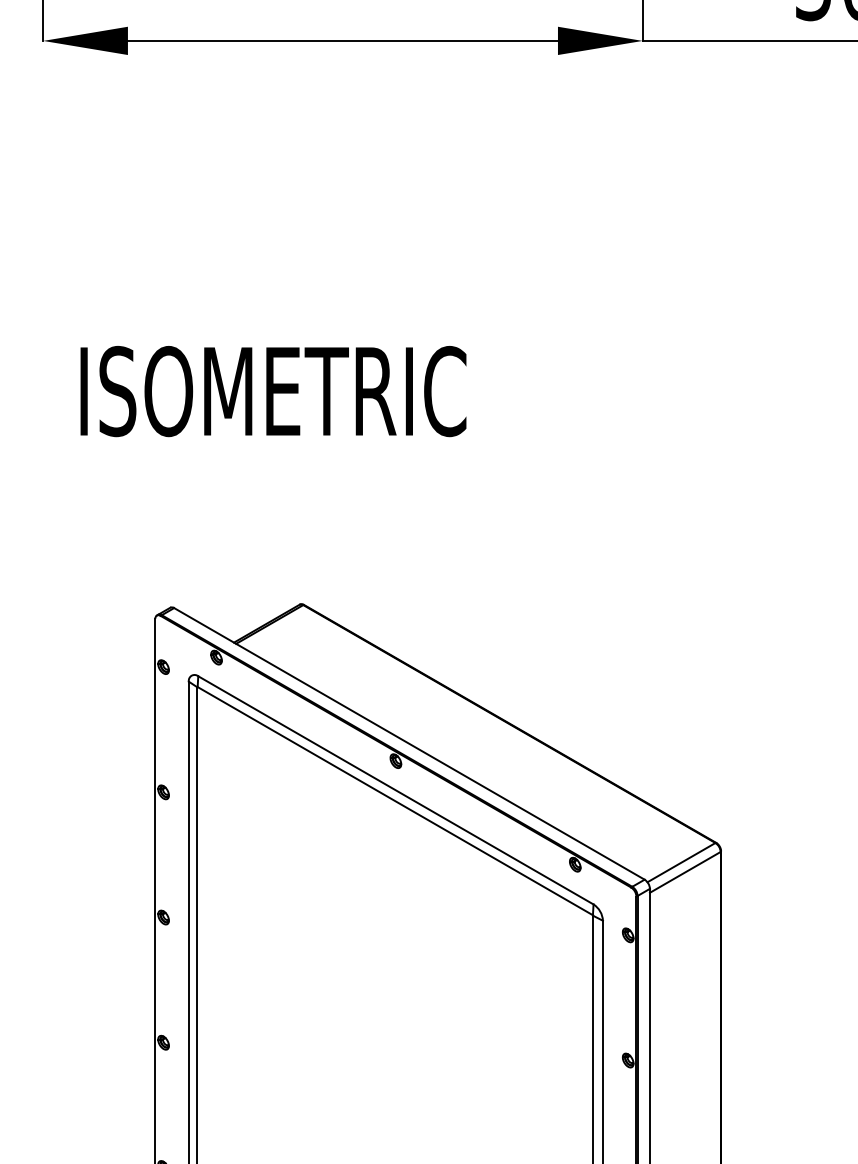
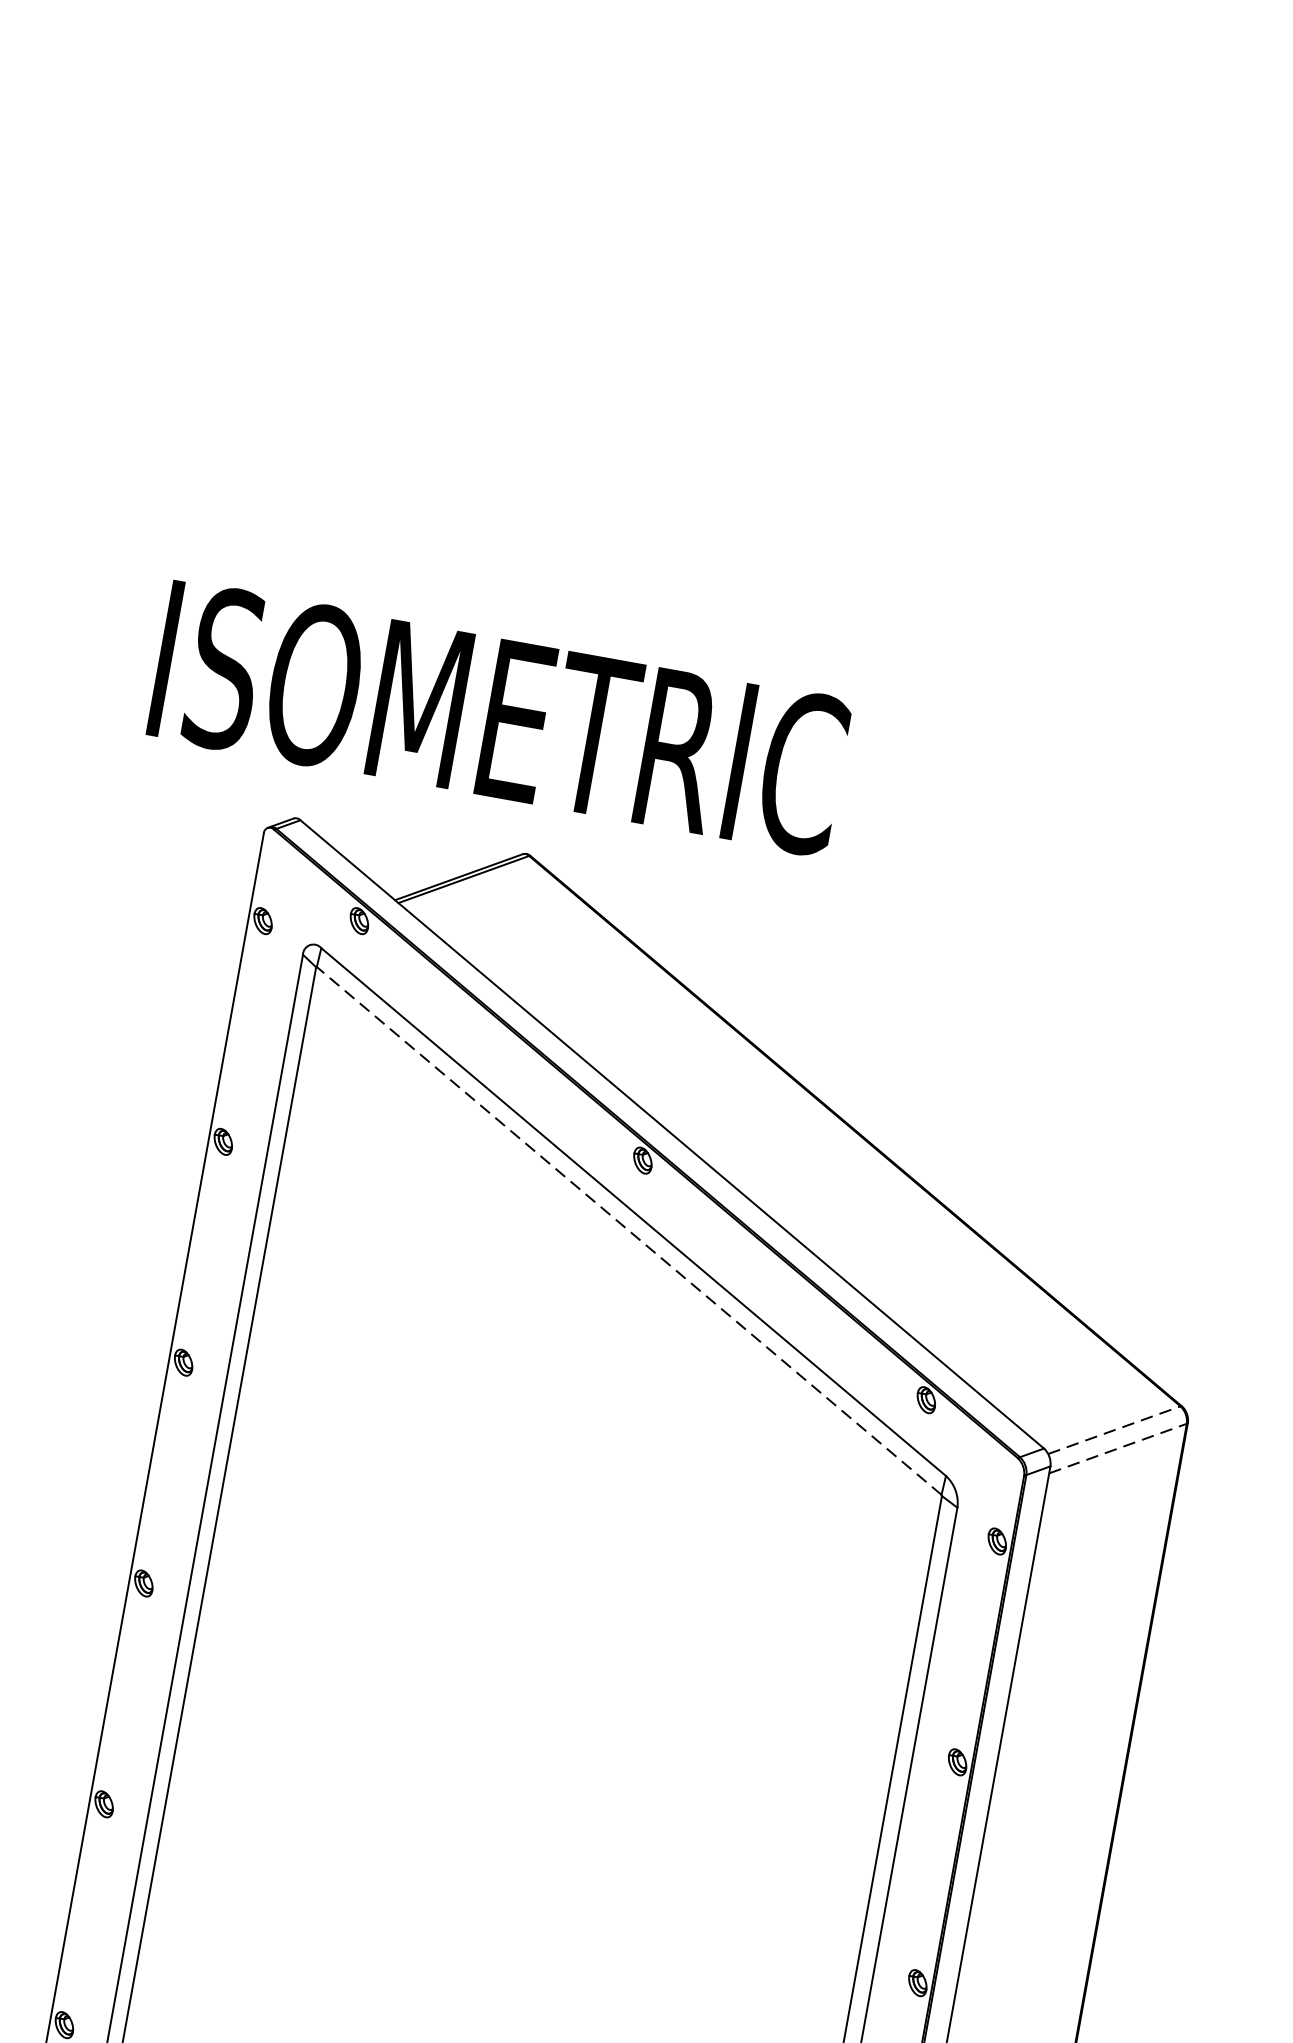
text: (273, 391) -> (499, 718), moved
line: (394, 800) -> (627, 1229), solid -> dashed
line: (681, 862) -> (1114, 1429), solid -> dashed
line: (685, 872) -> (1118, 1448), solid -> dashed

